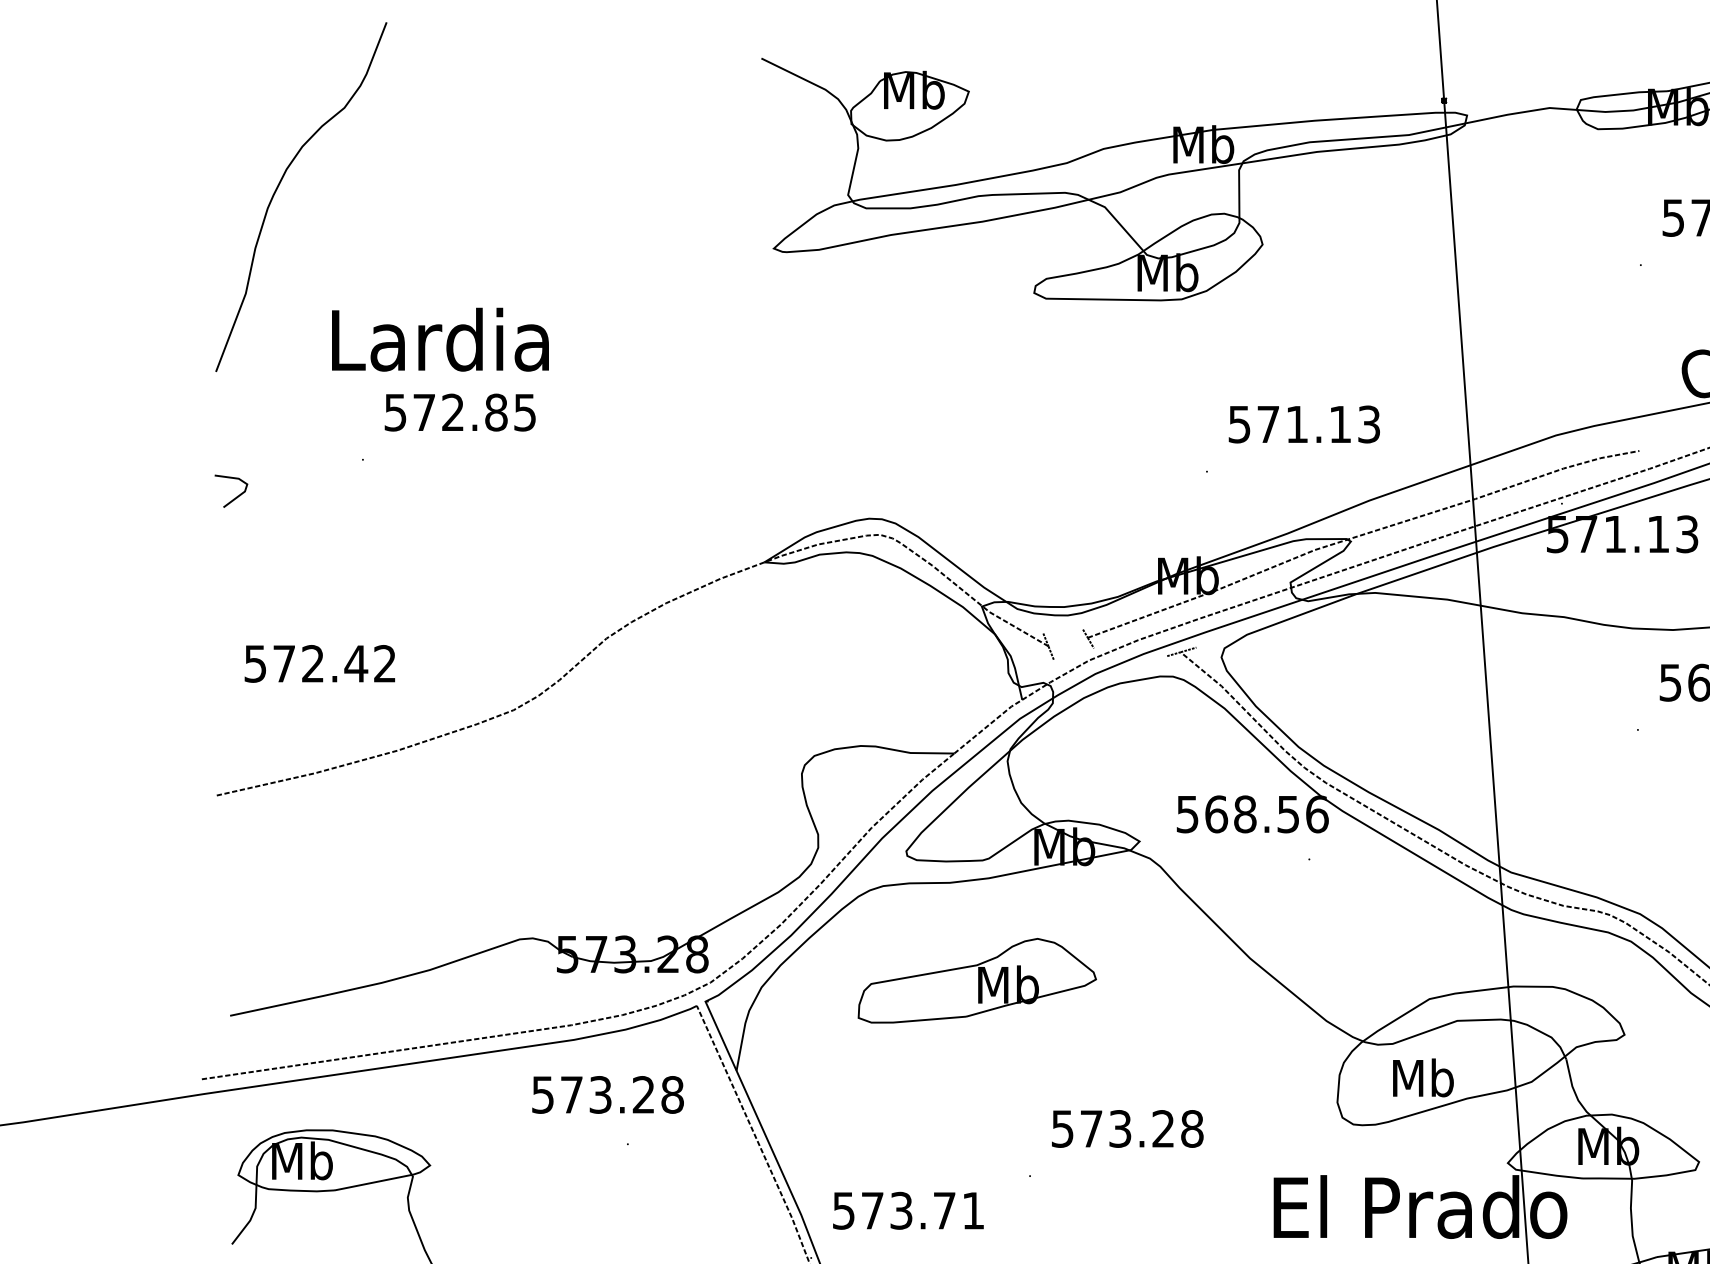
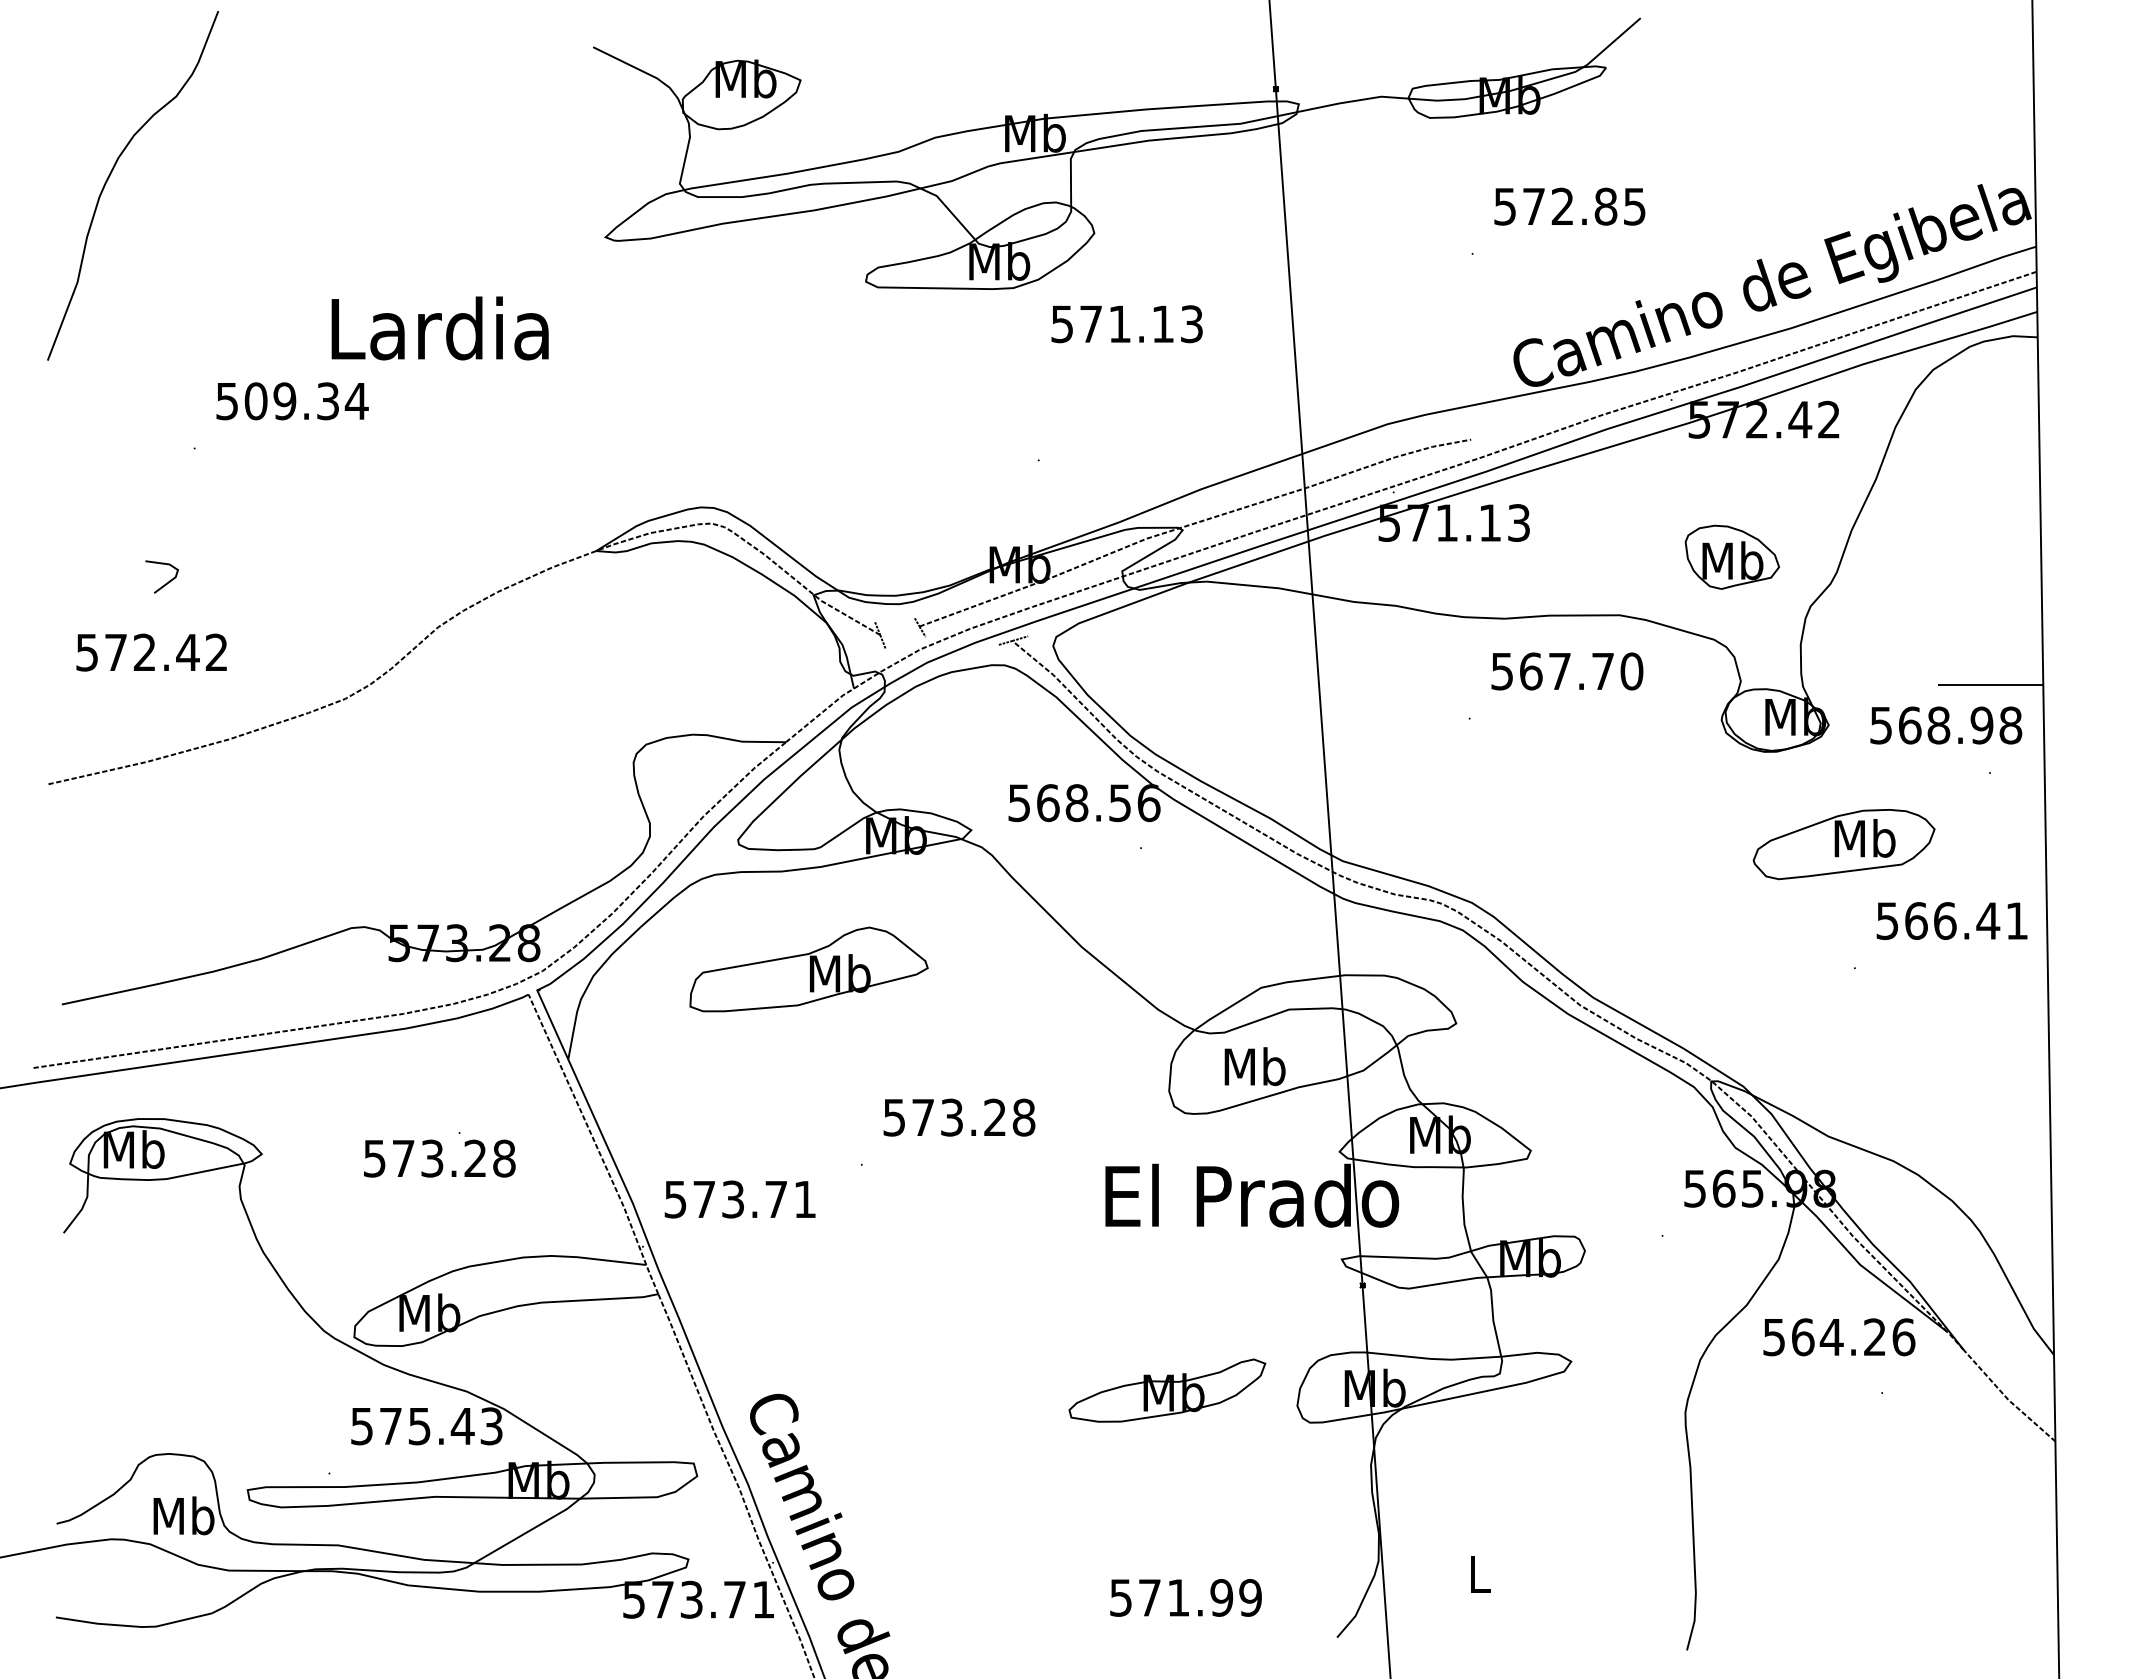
text: (439, 339) -> (439, 328), moved
text: (474, 412) -> (306, 401), 572.85 -> 509.34
text: (1303, 424) -> (1126, 324), moved
line: (235, 496) -> (166, 582), moved
text: (607, 1094) -> (439, 1158), moved

